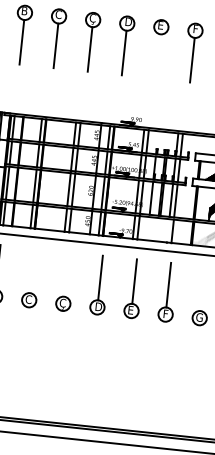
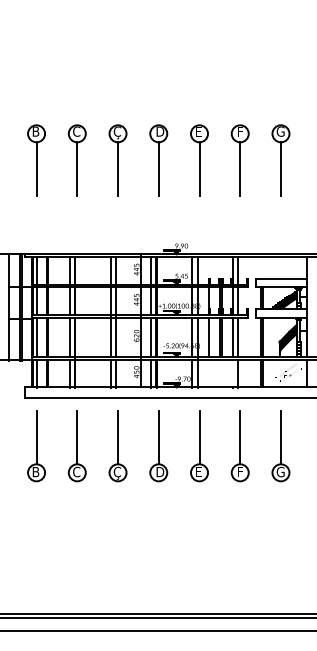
line: (158, 56) -> (199, 168), added
line: (32, 270) -> (77, 437), added
line: (66, 274) -> (118, 437), added
line: (202, 288) -> (280, 437), added

